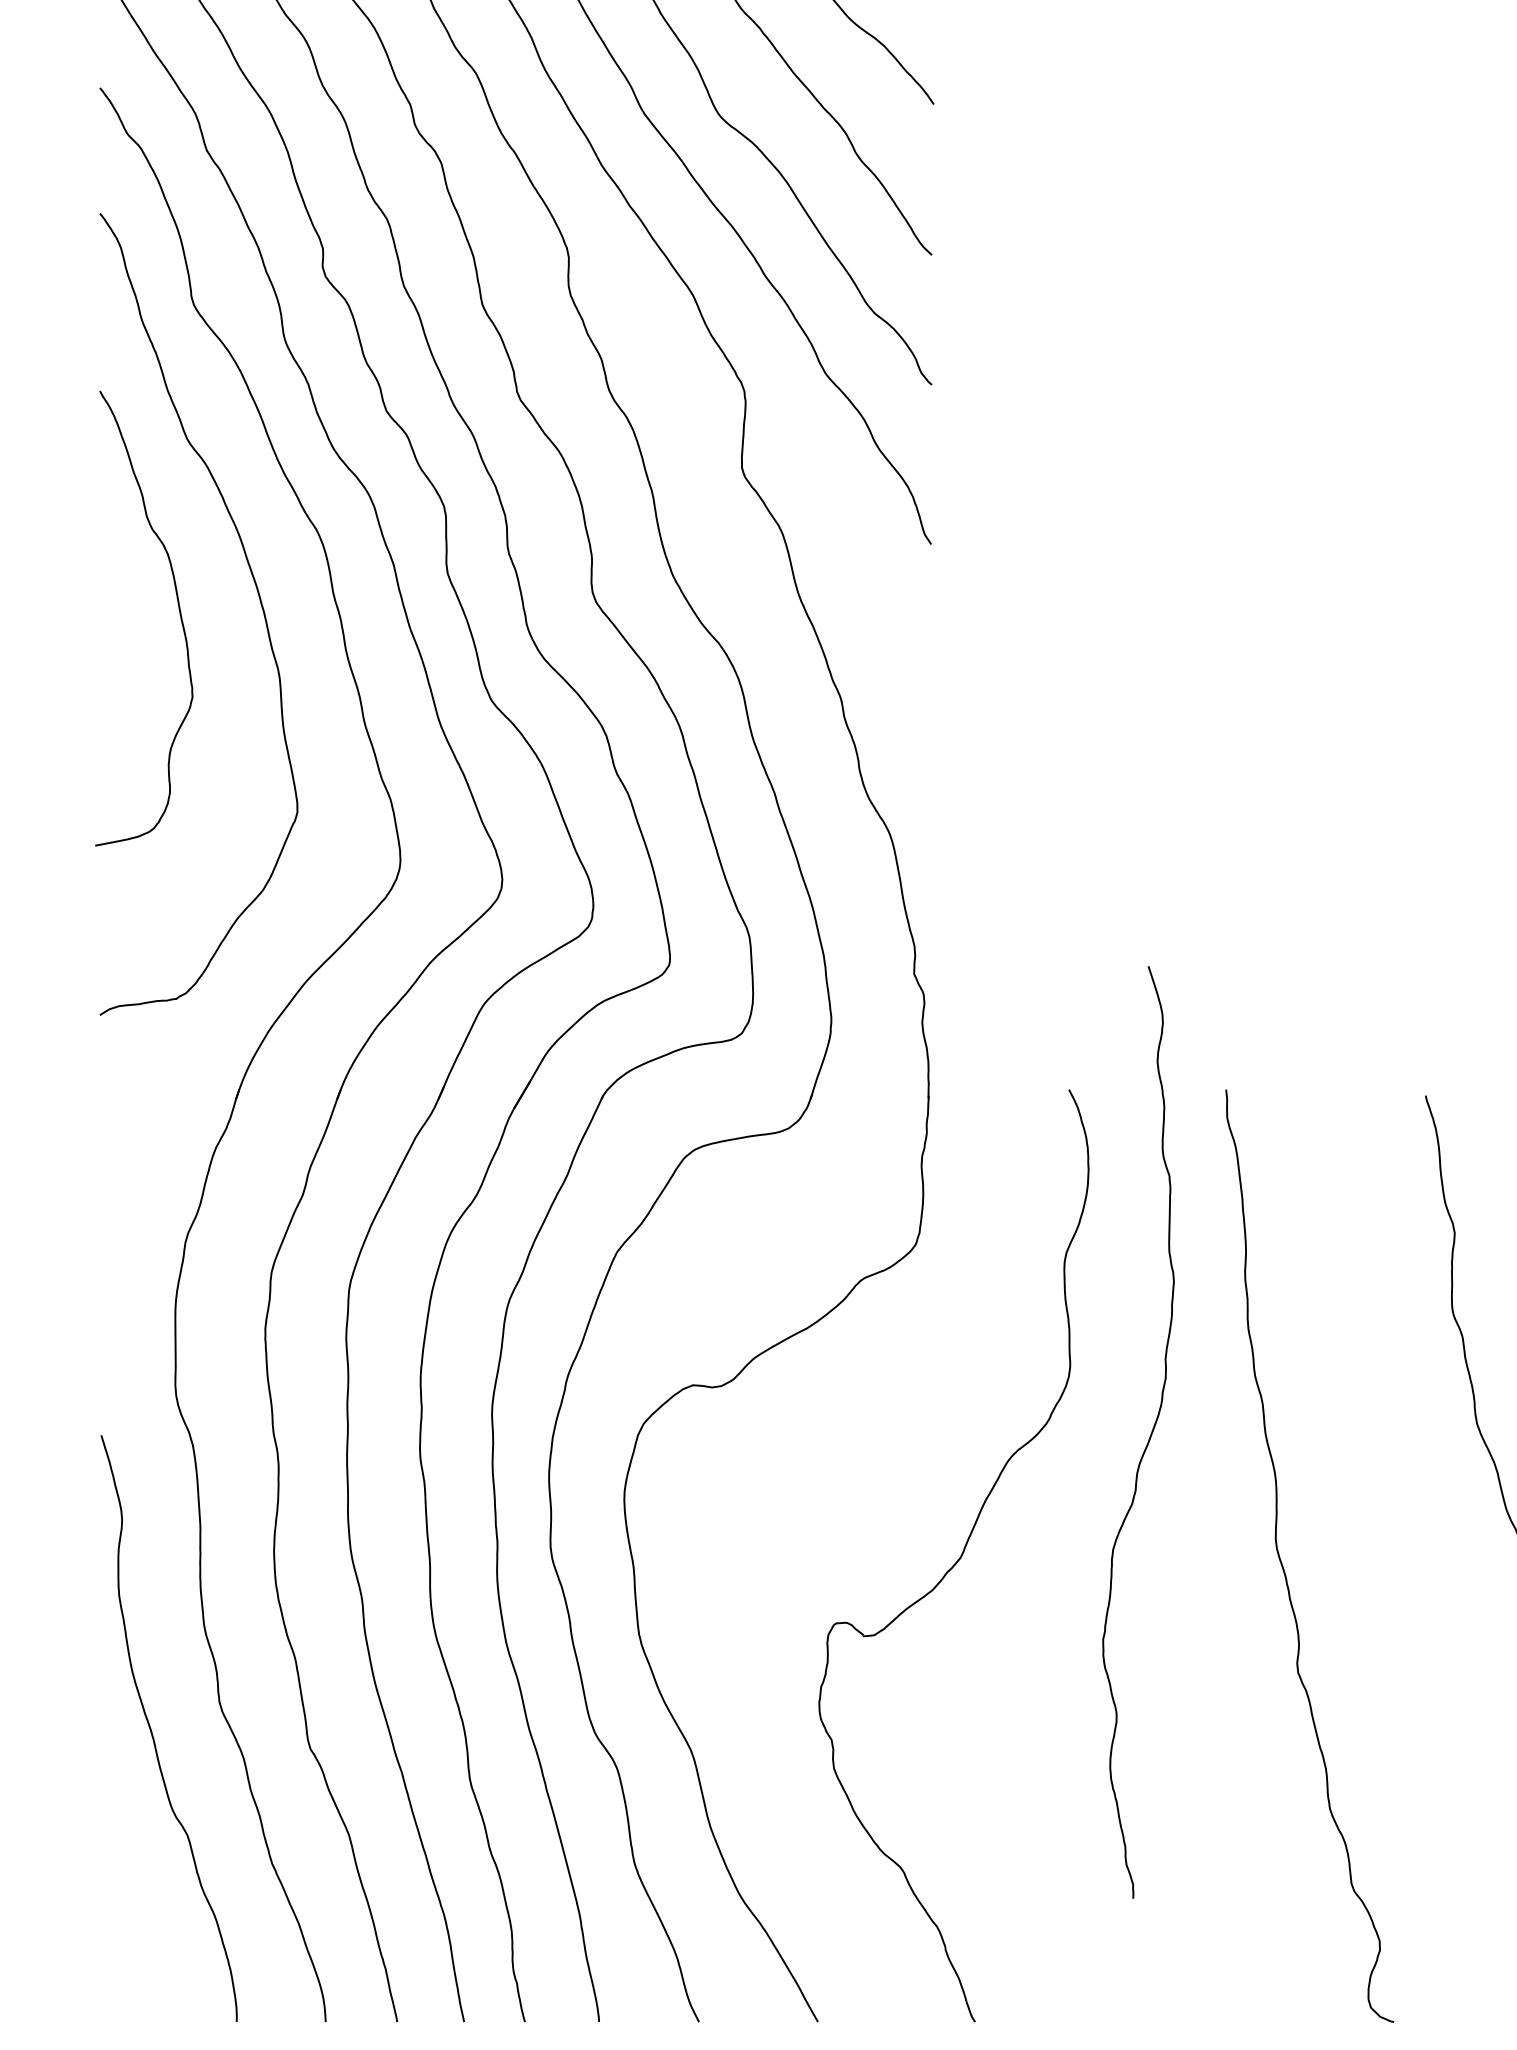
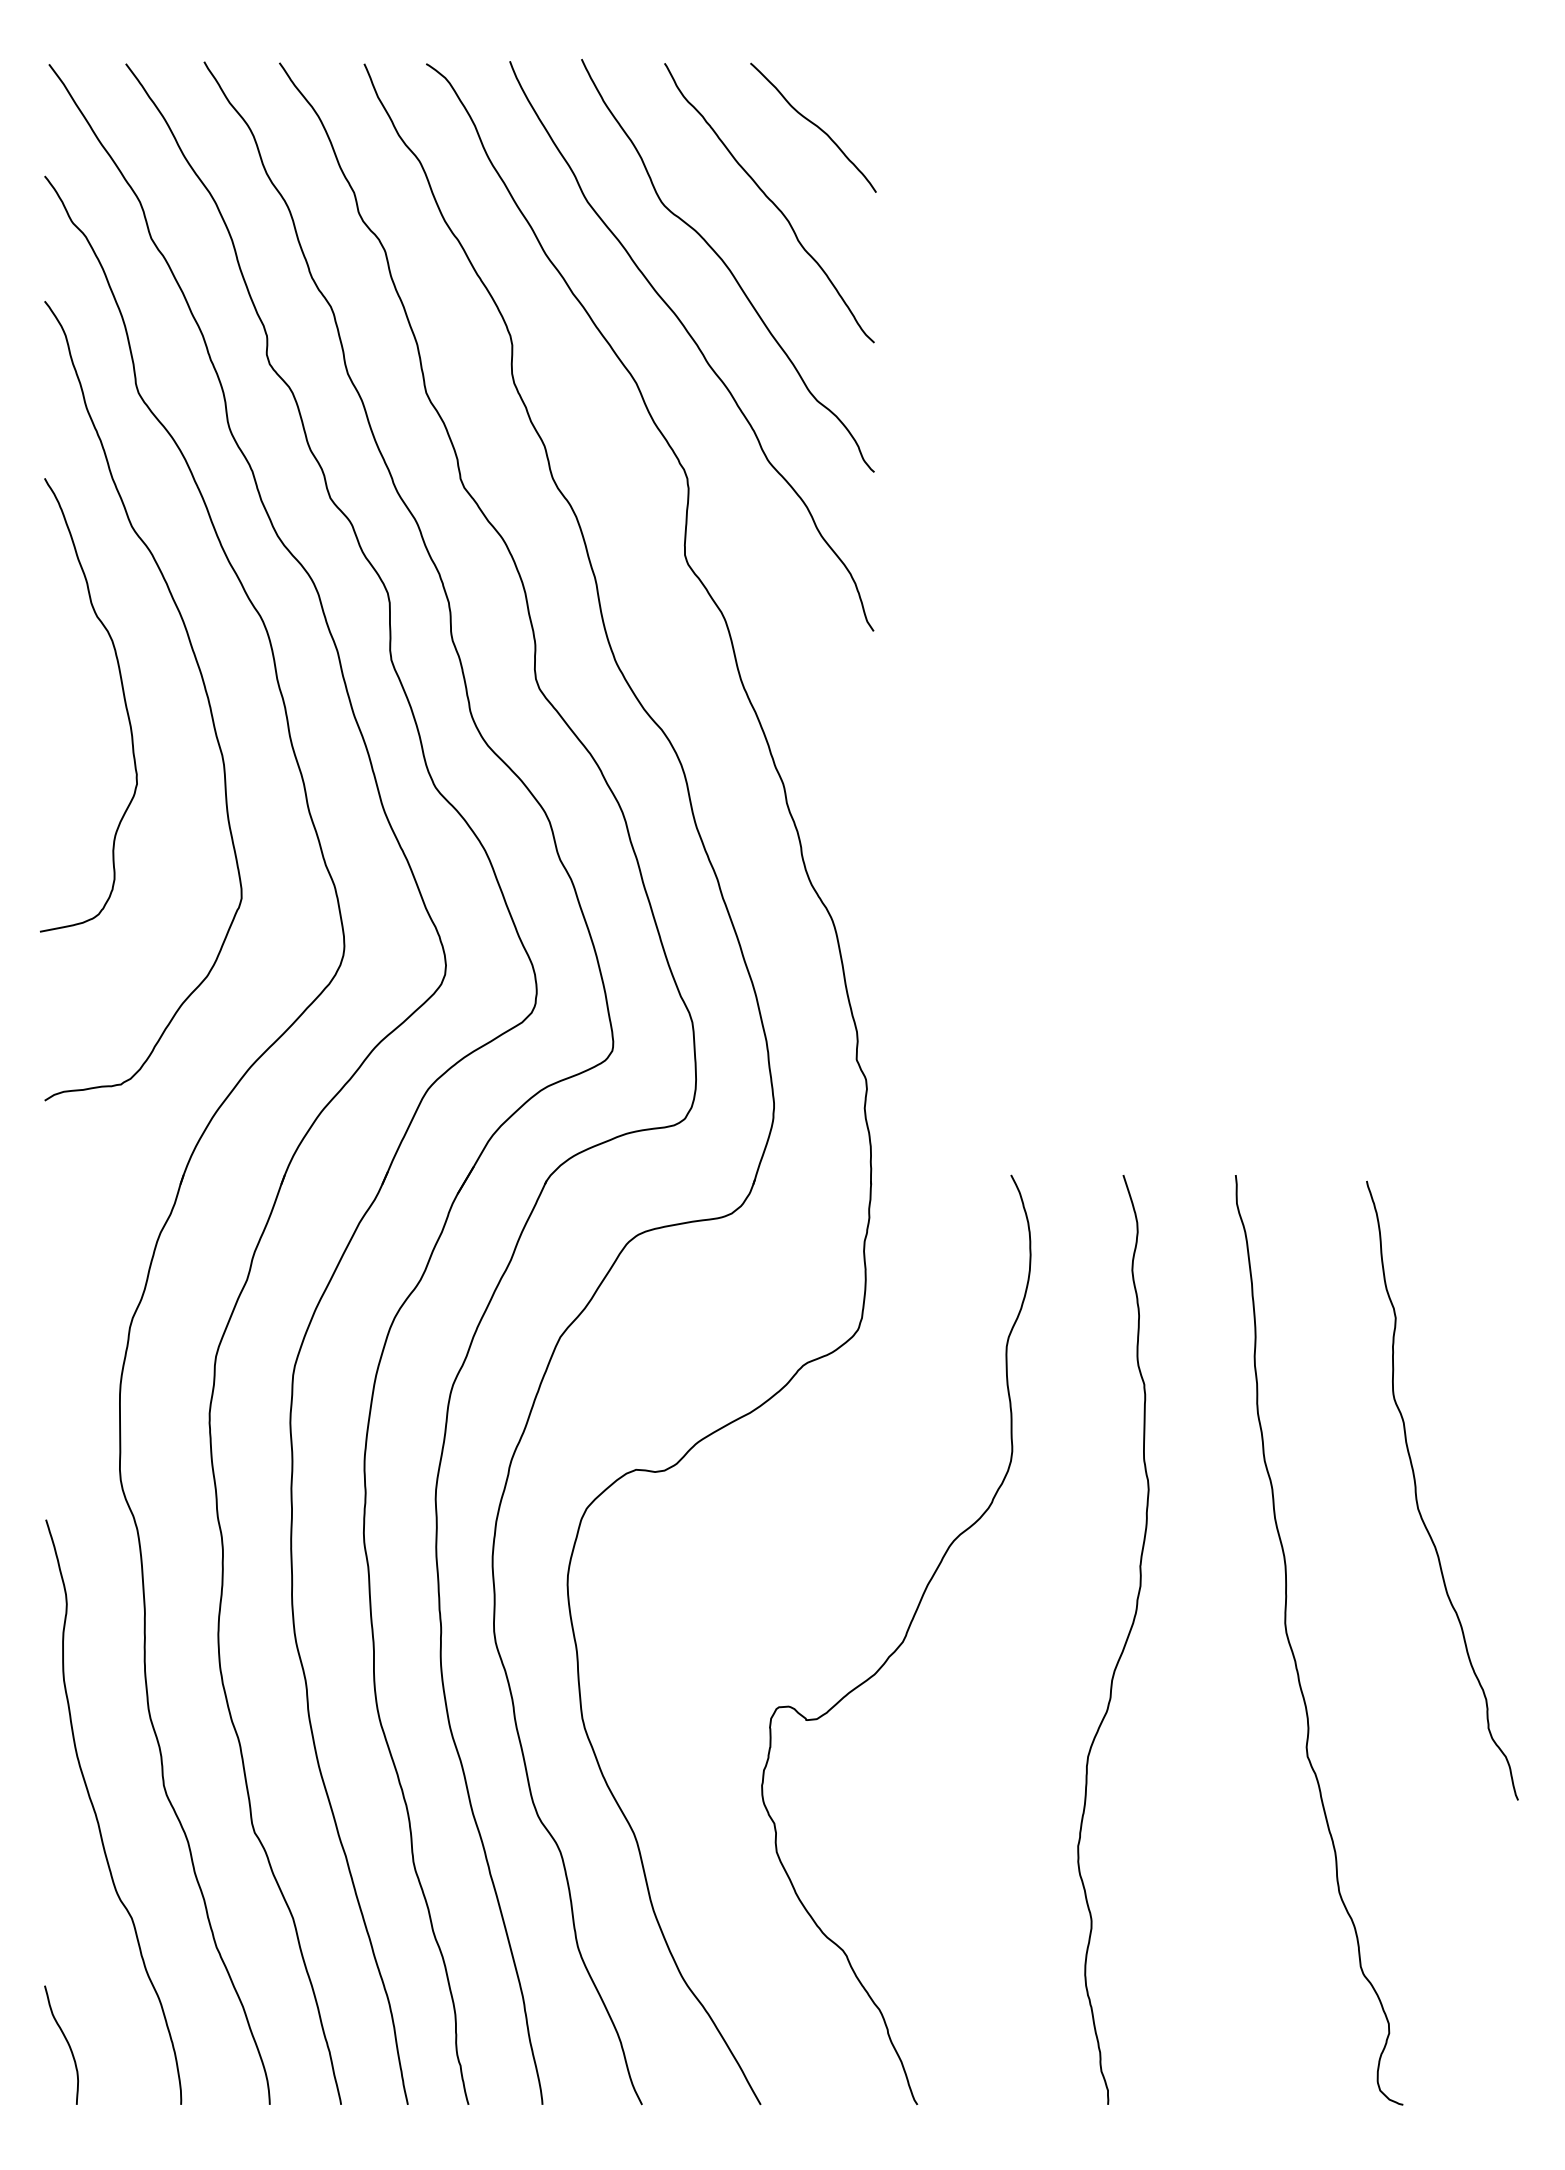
curve: (1149, 1436) -> (1124, 1643), moved
curve: (1283, 1564) -> (1292, 1648), moved
curve: (121, 1959) -> (66, 2042), added

